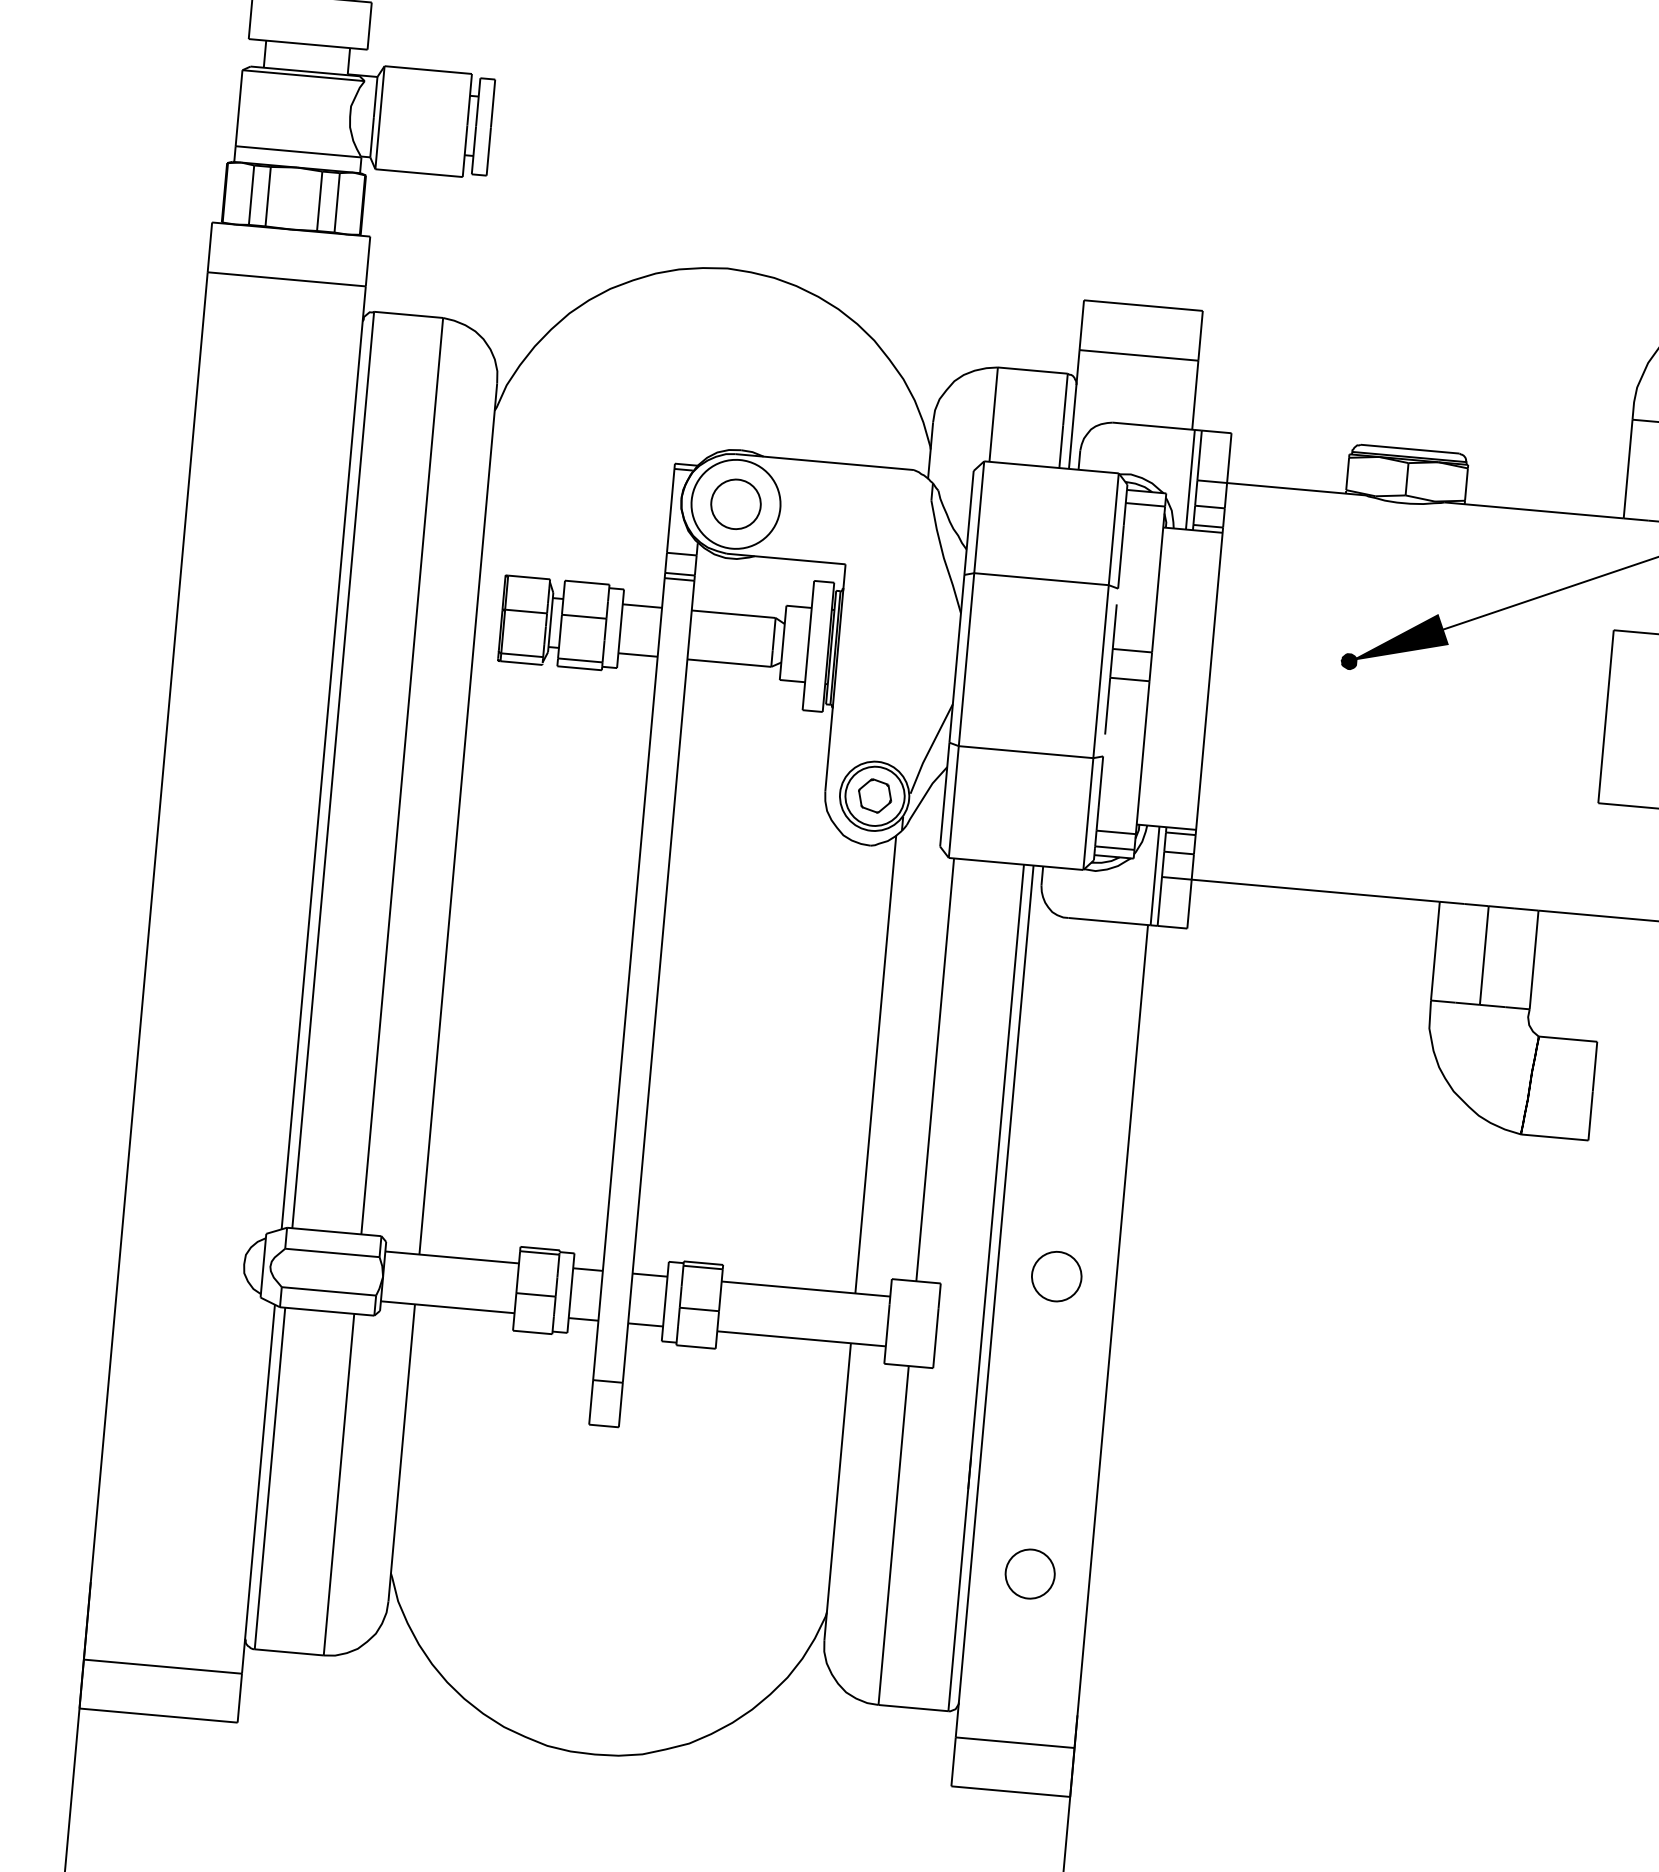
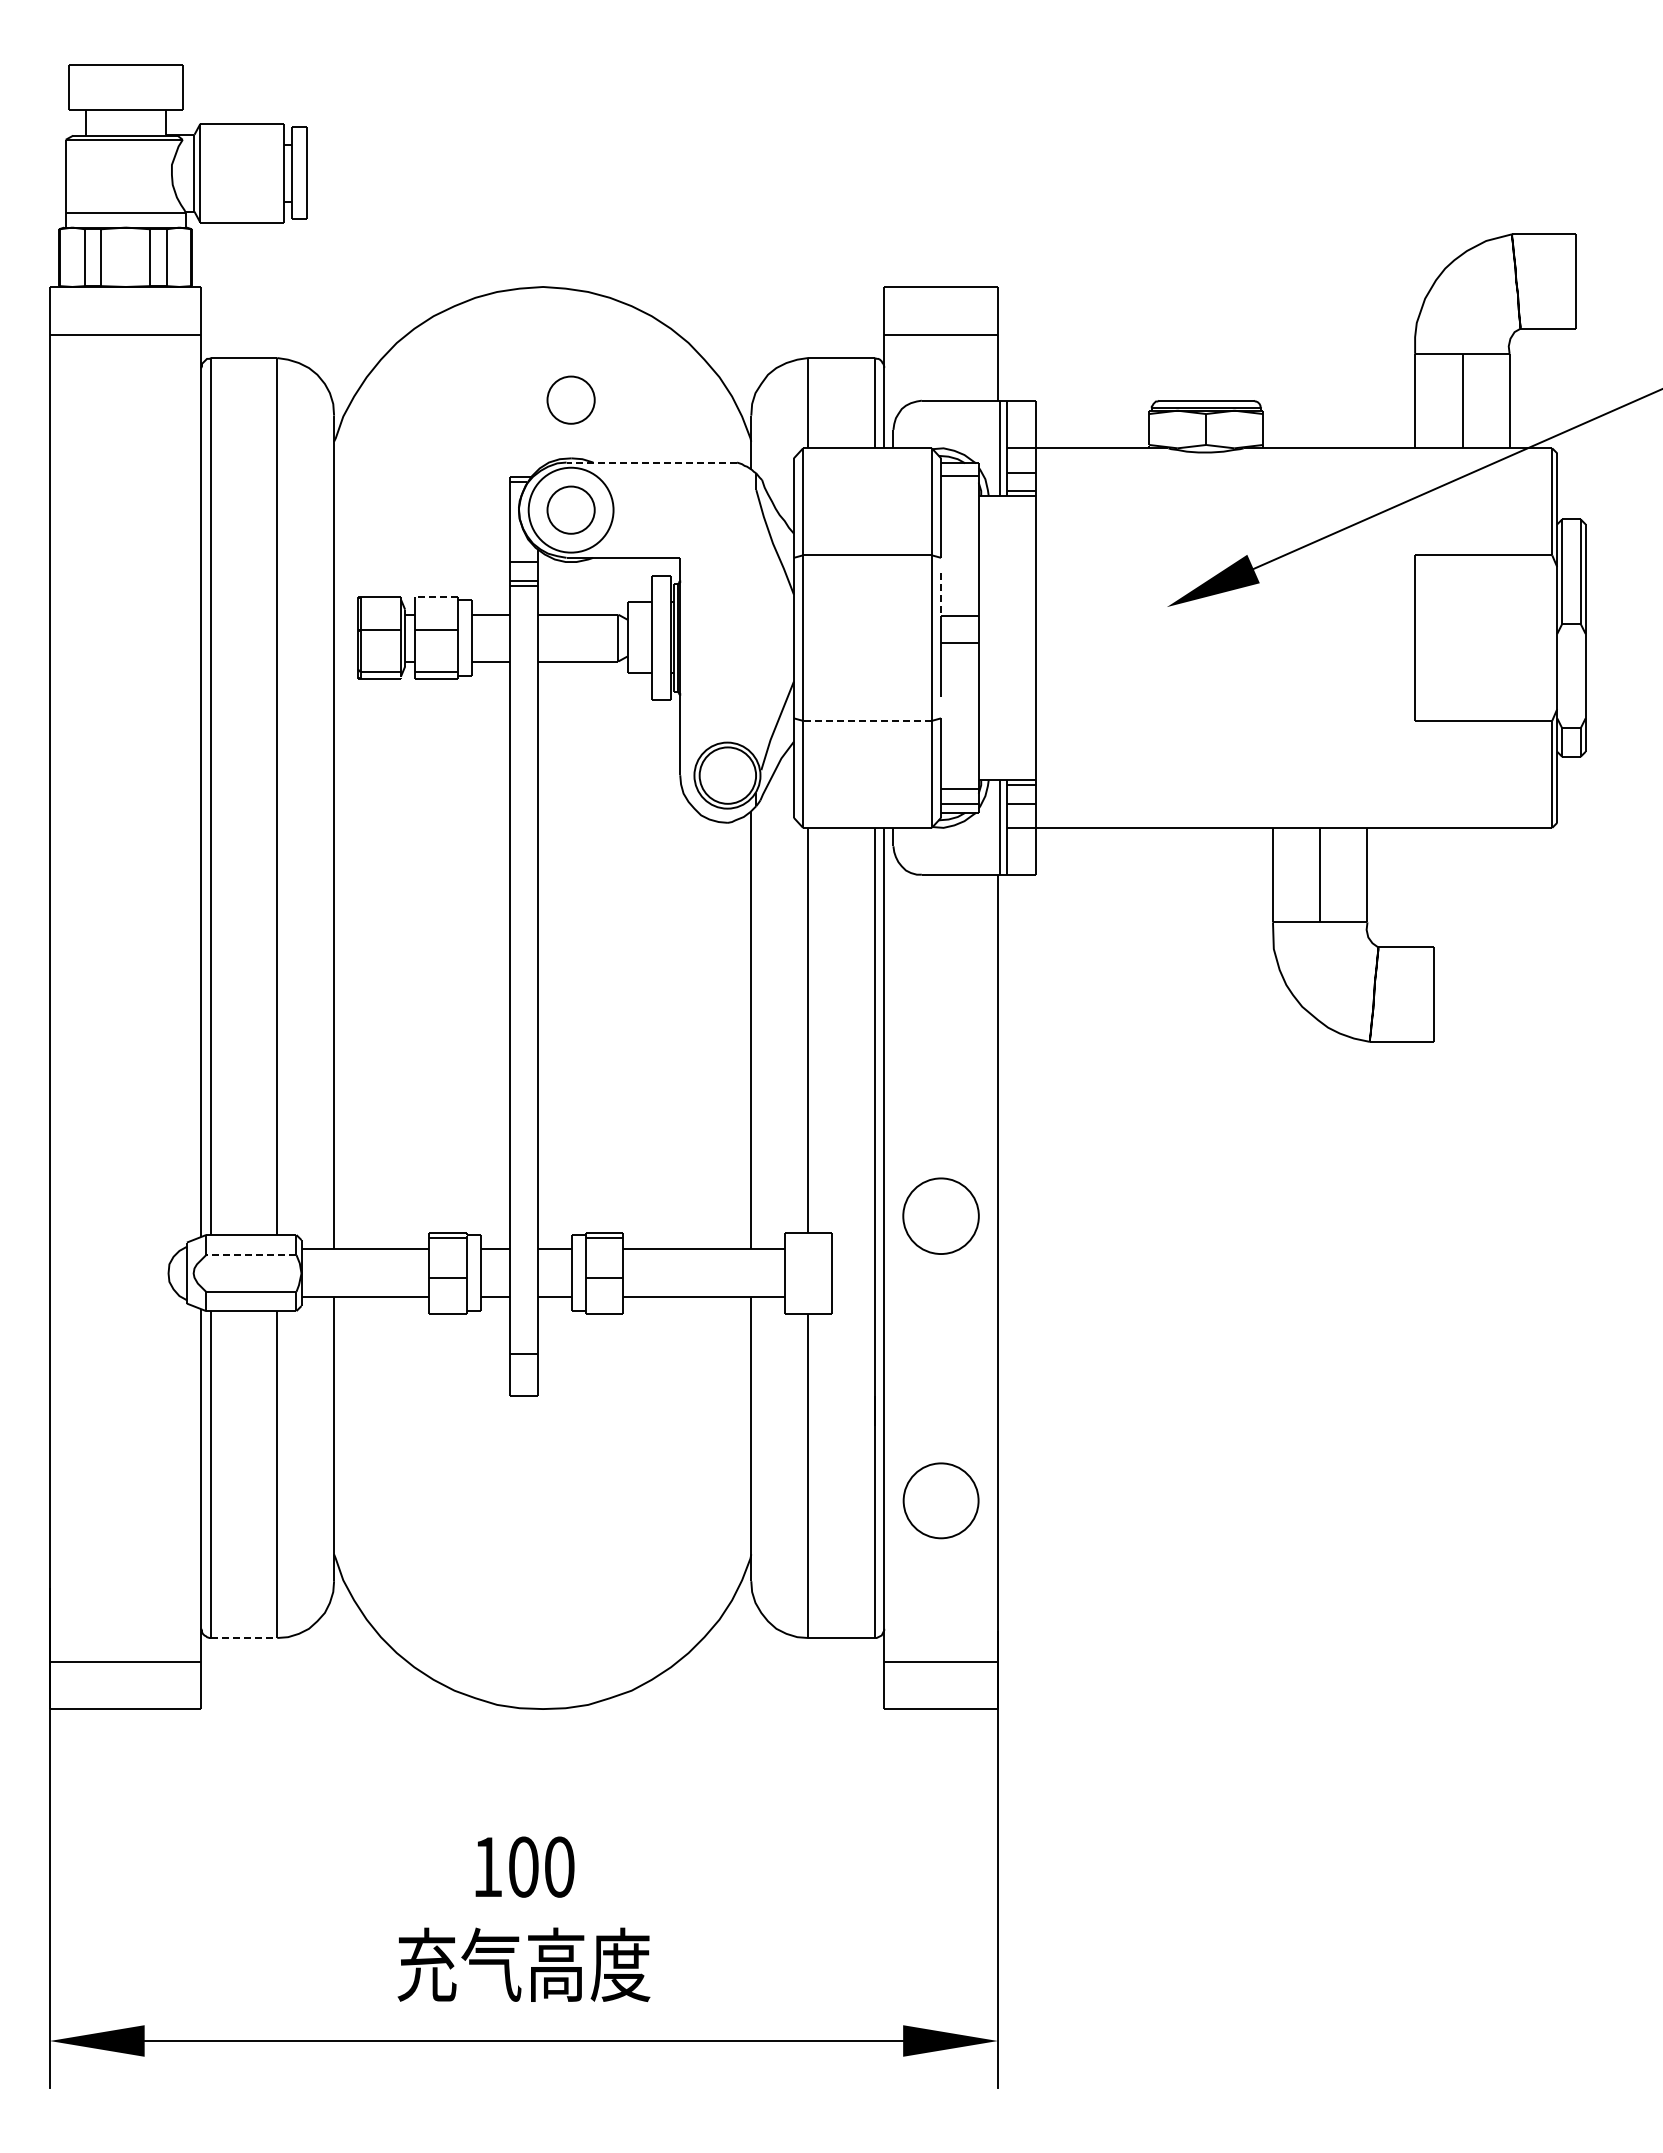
circle: (745, 388) -> (570, 399), added
line: (824, 462) -> (651, 462), solid -> dashed
line: (587, 583) -> (436, 597), solid -> dashed
line: (1115, 626) -> (941, 594), solid -> dashed
fill: (1349, 661) -> (1166, 607), removed
line: (1026, 751) -> (867, 720), solid -> dashed
part: (874, 795) -> (727, 774), removed
line: (331, 1253) -> (250, 1255), solid -> dashed
circle: (1056, 1275) -> (940, 1215), size x1.6
circle: (1029, 1573) -> (940, 1500), size x1.6
line: (289, 1652) -> (244, 1638), solid -> dashed

